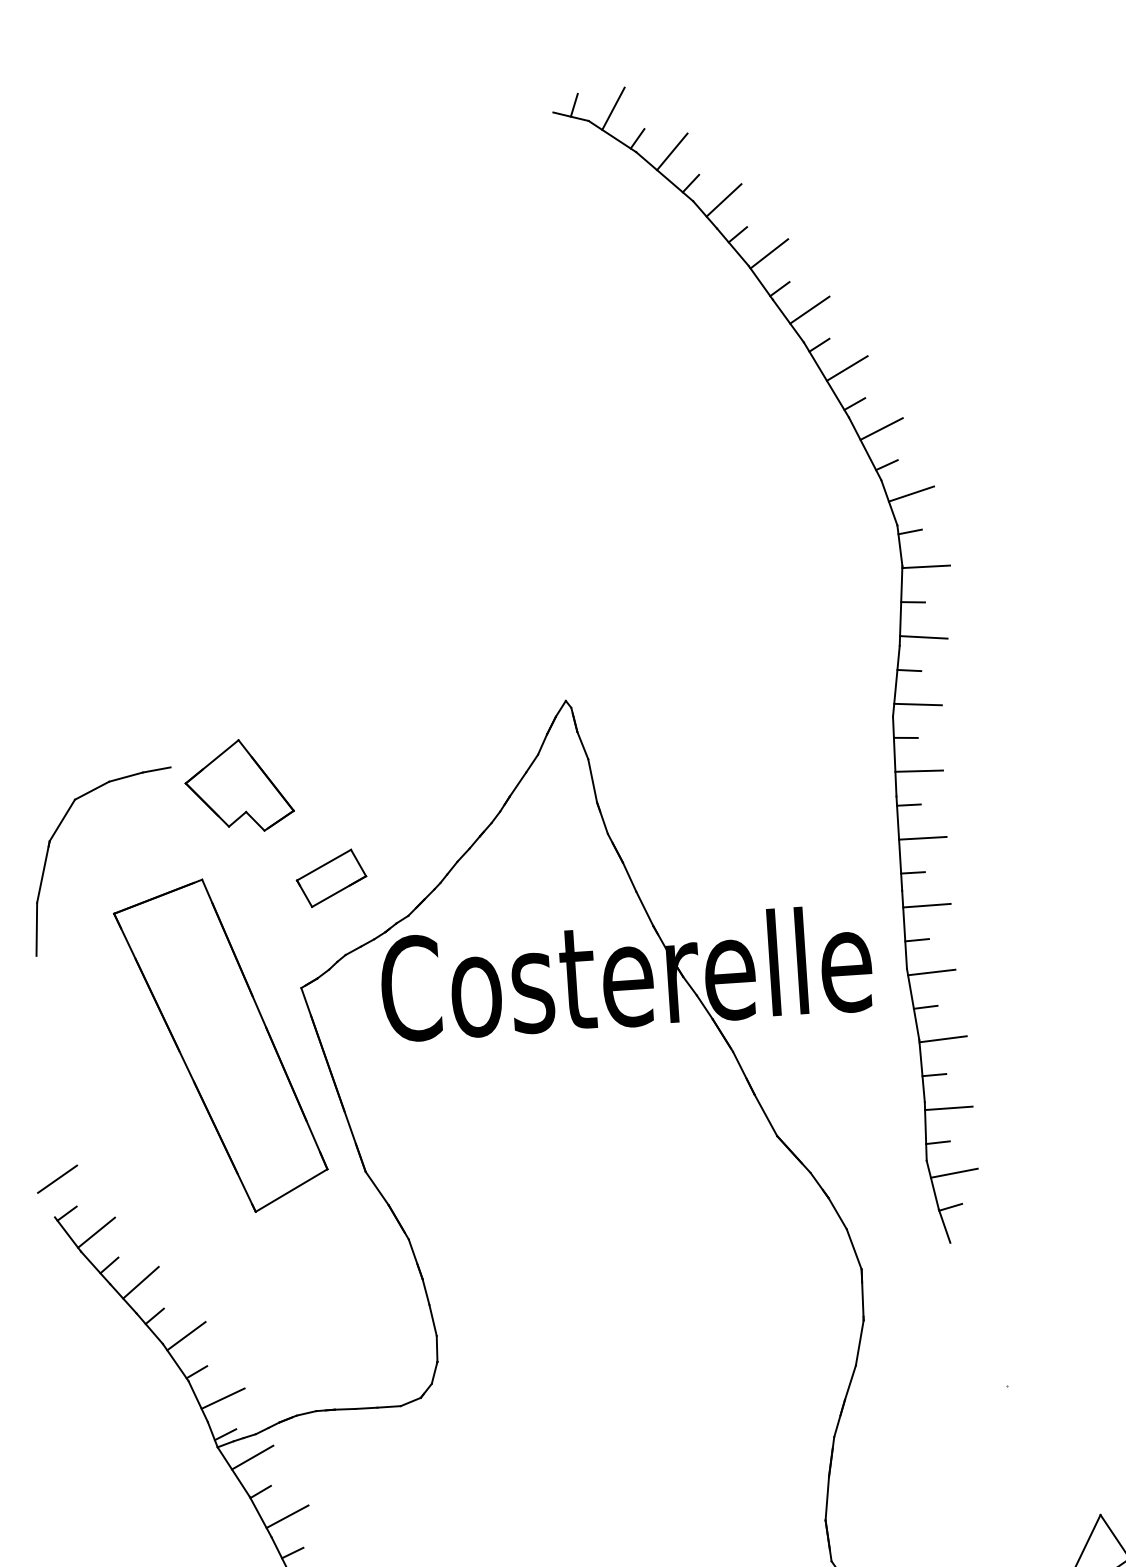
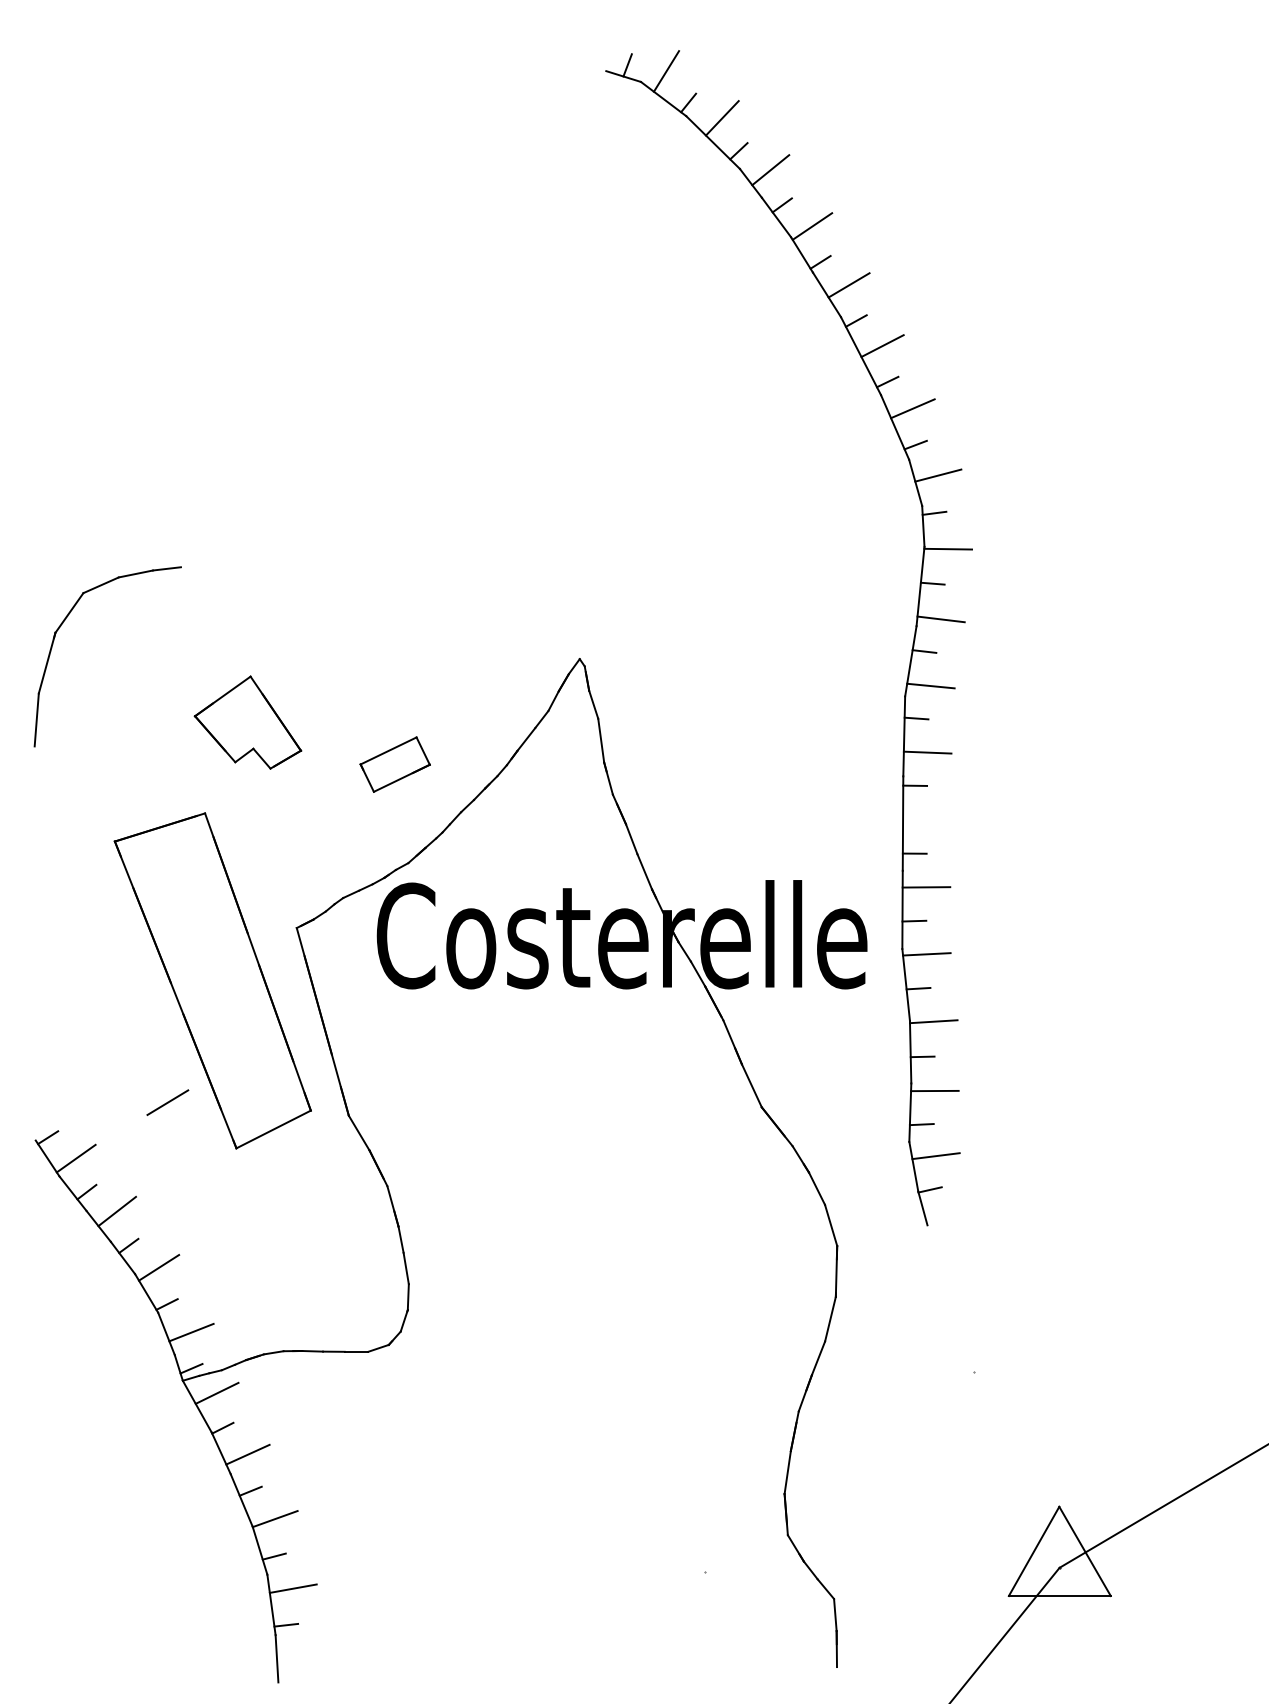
part: (55, 834) -> (61, 626), moved
line: (922, 837) -> (926, 819), removed
part: (330, 878) -> (394, 764), moved
line: (57, 1179) -> (167, 1102), moved

